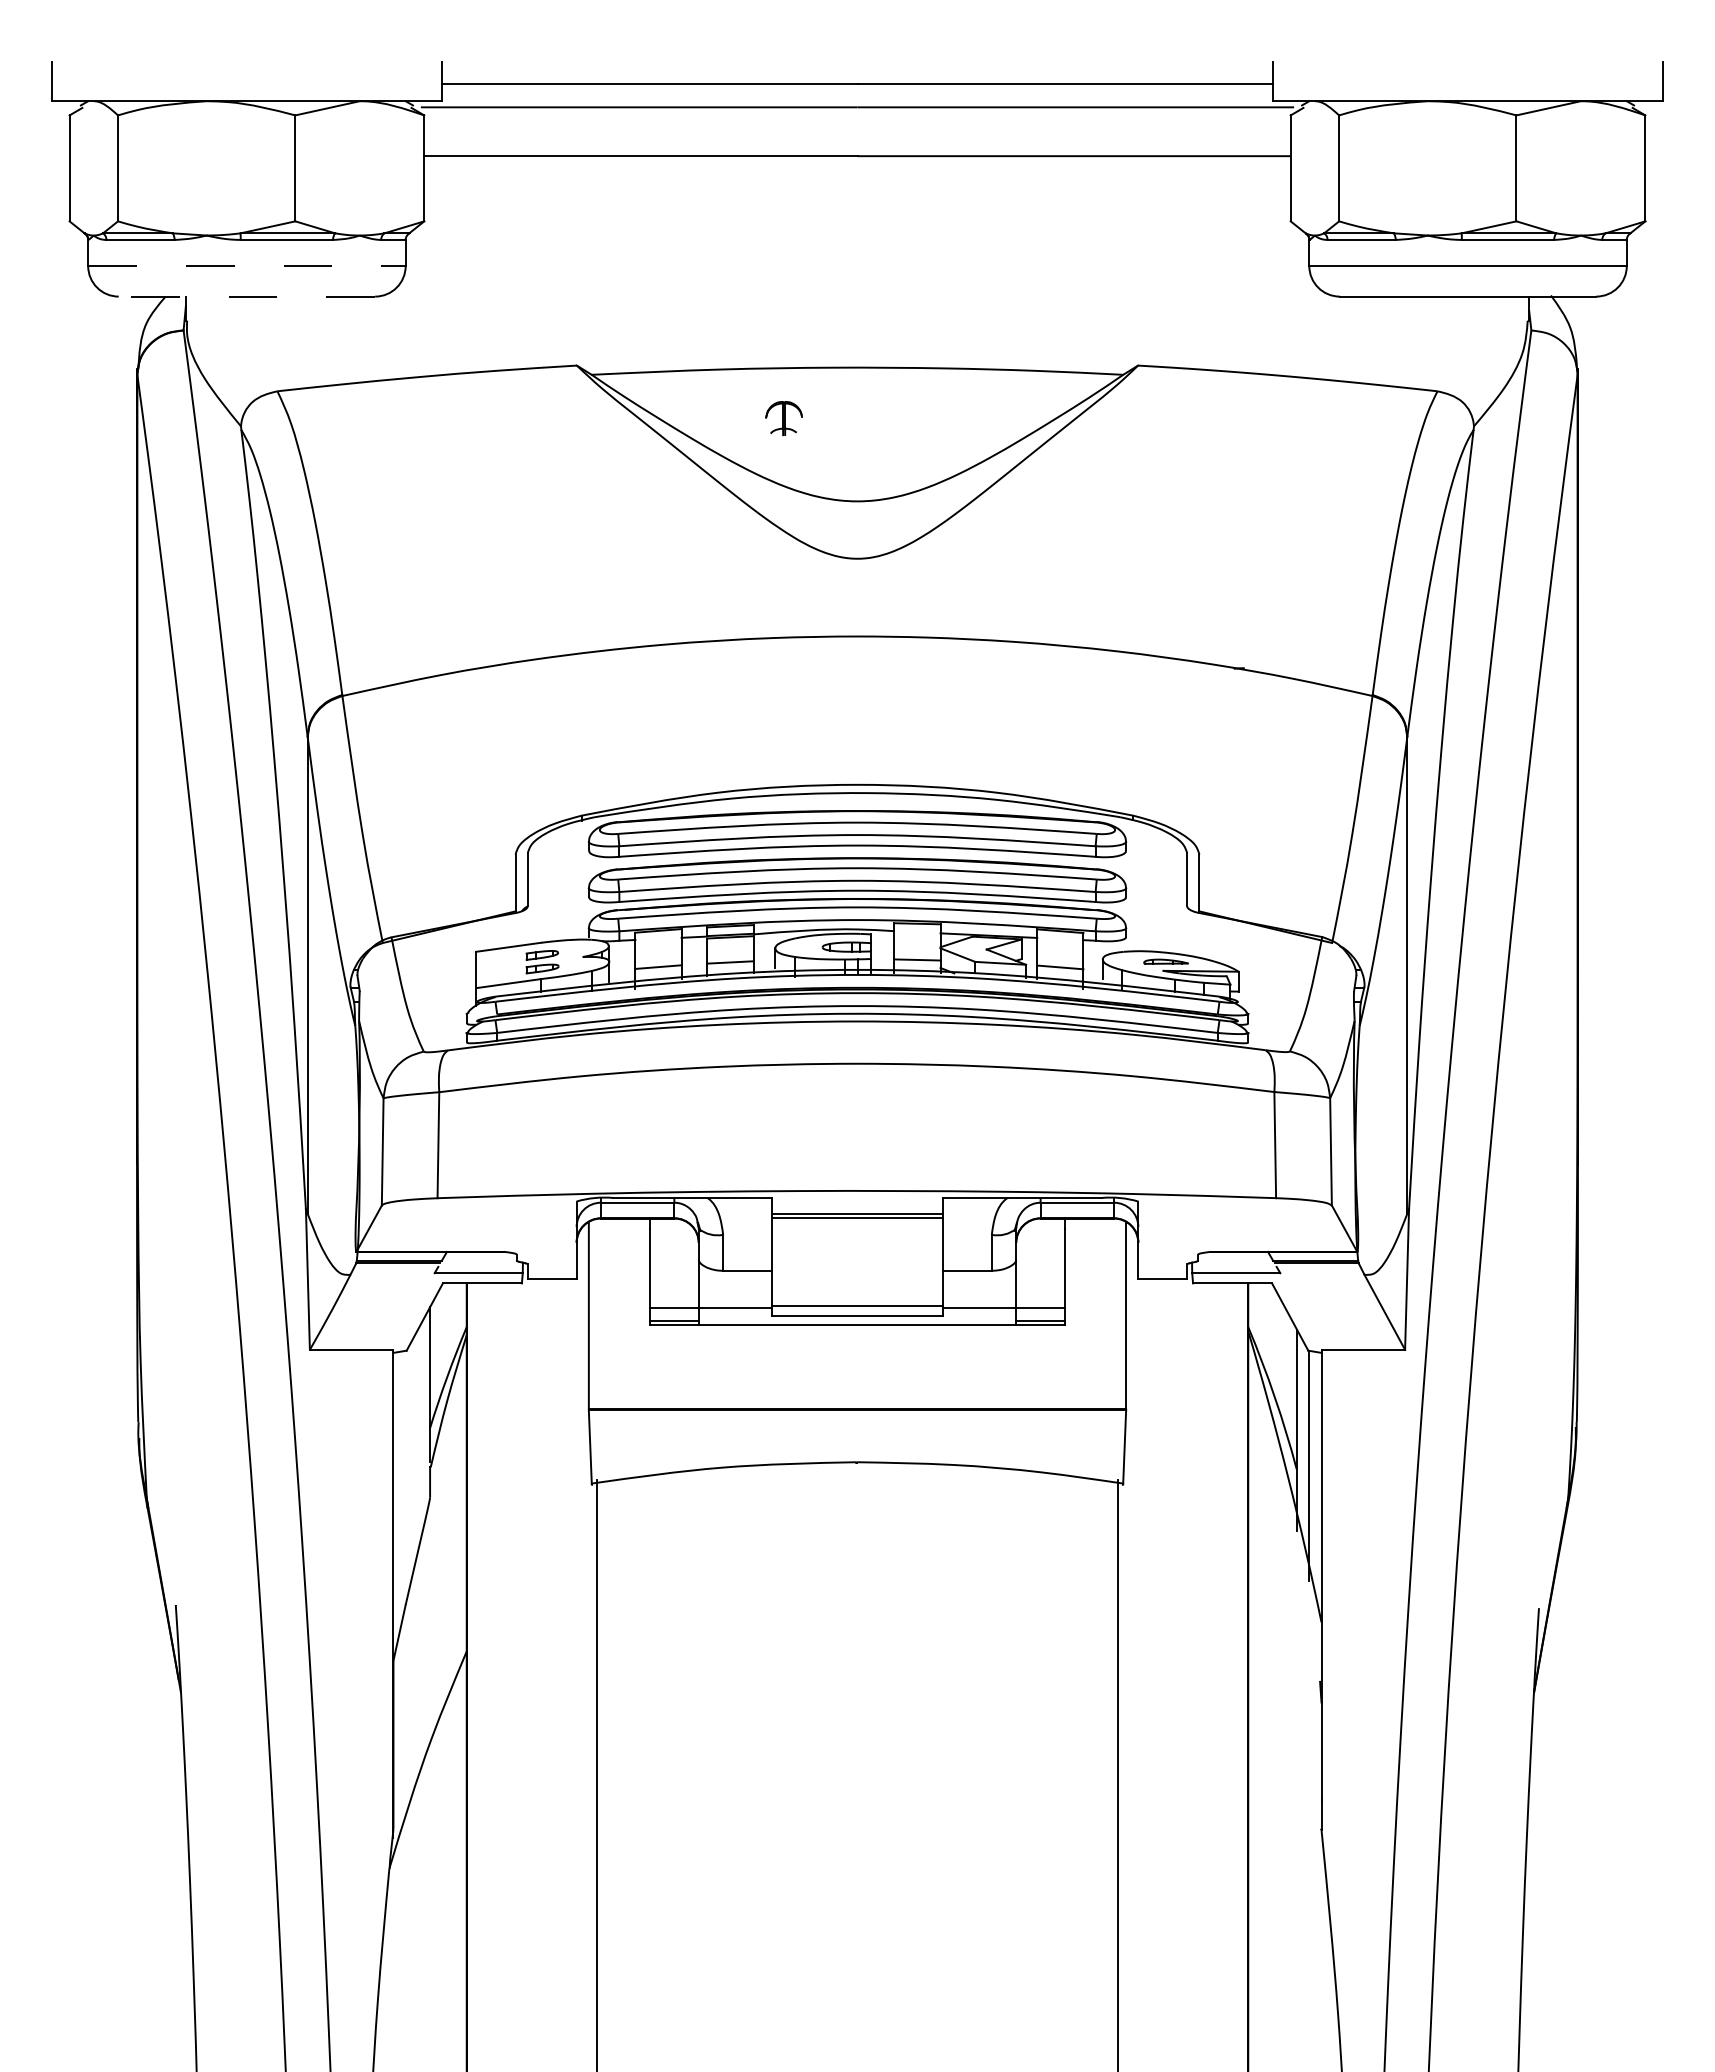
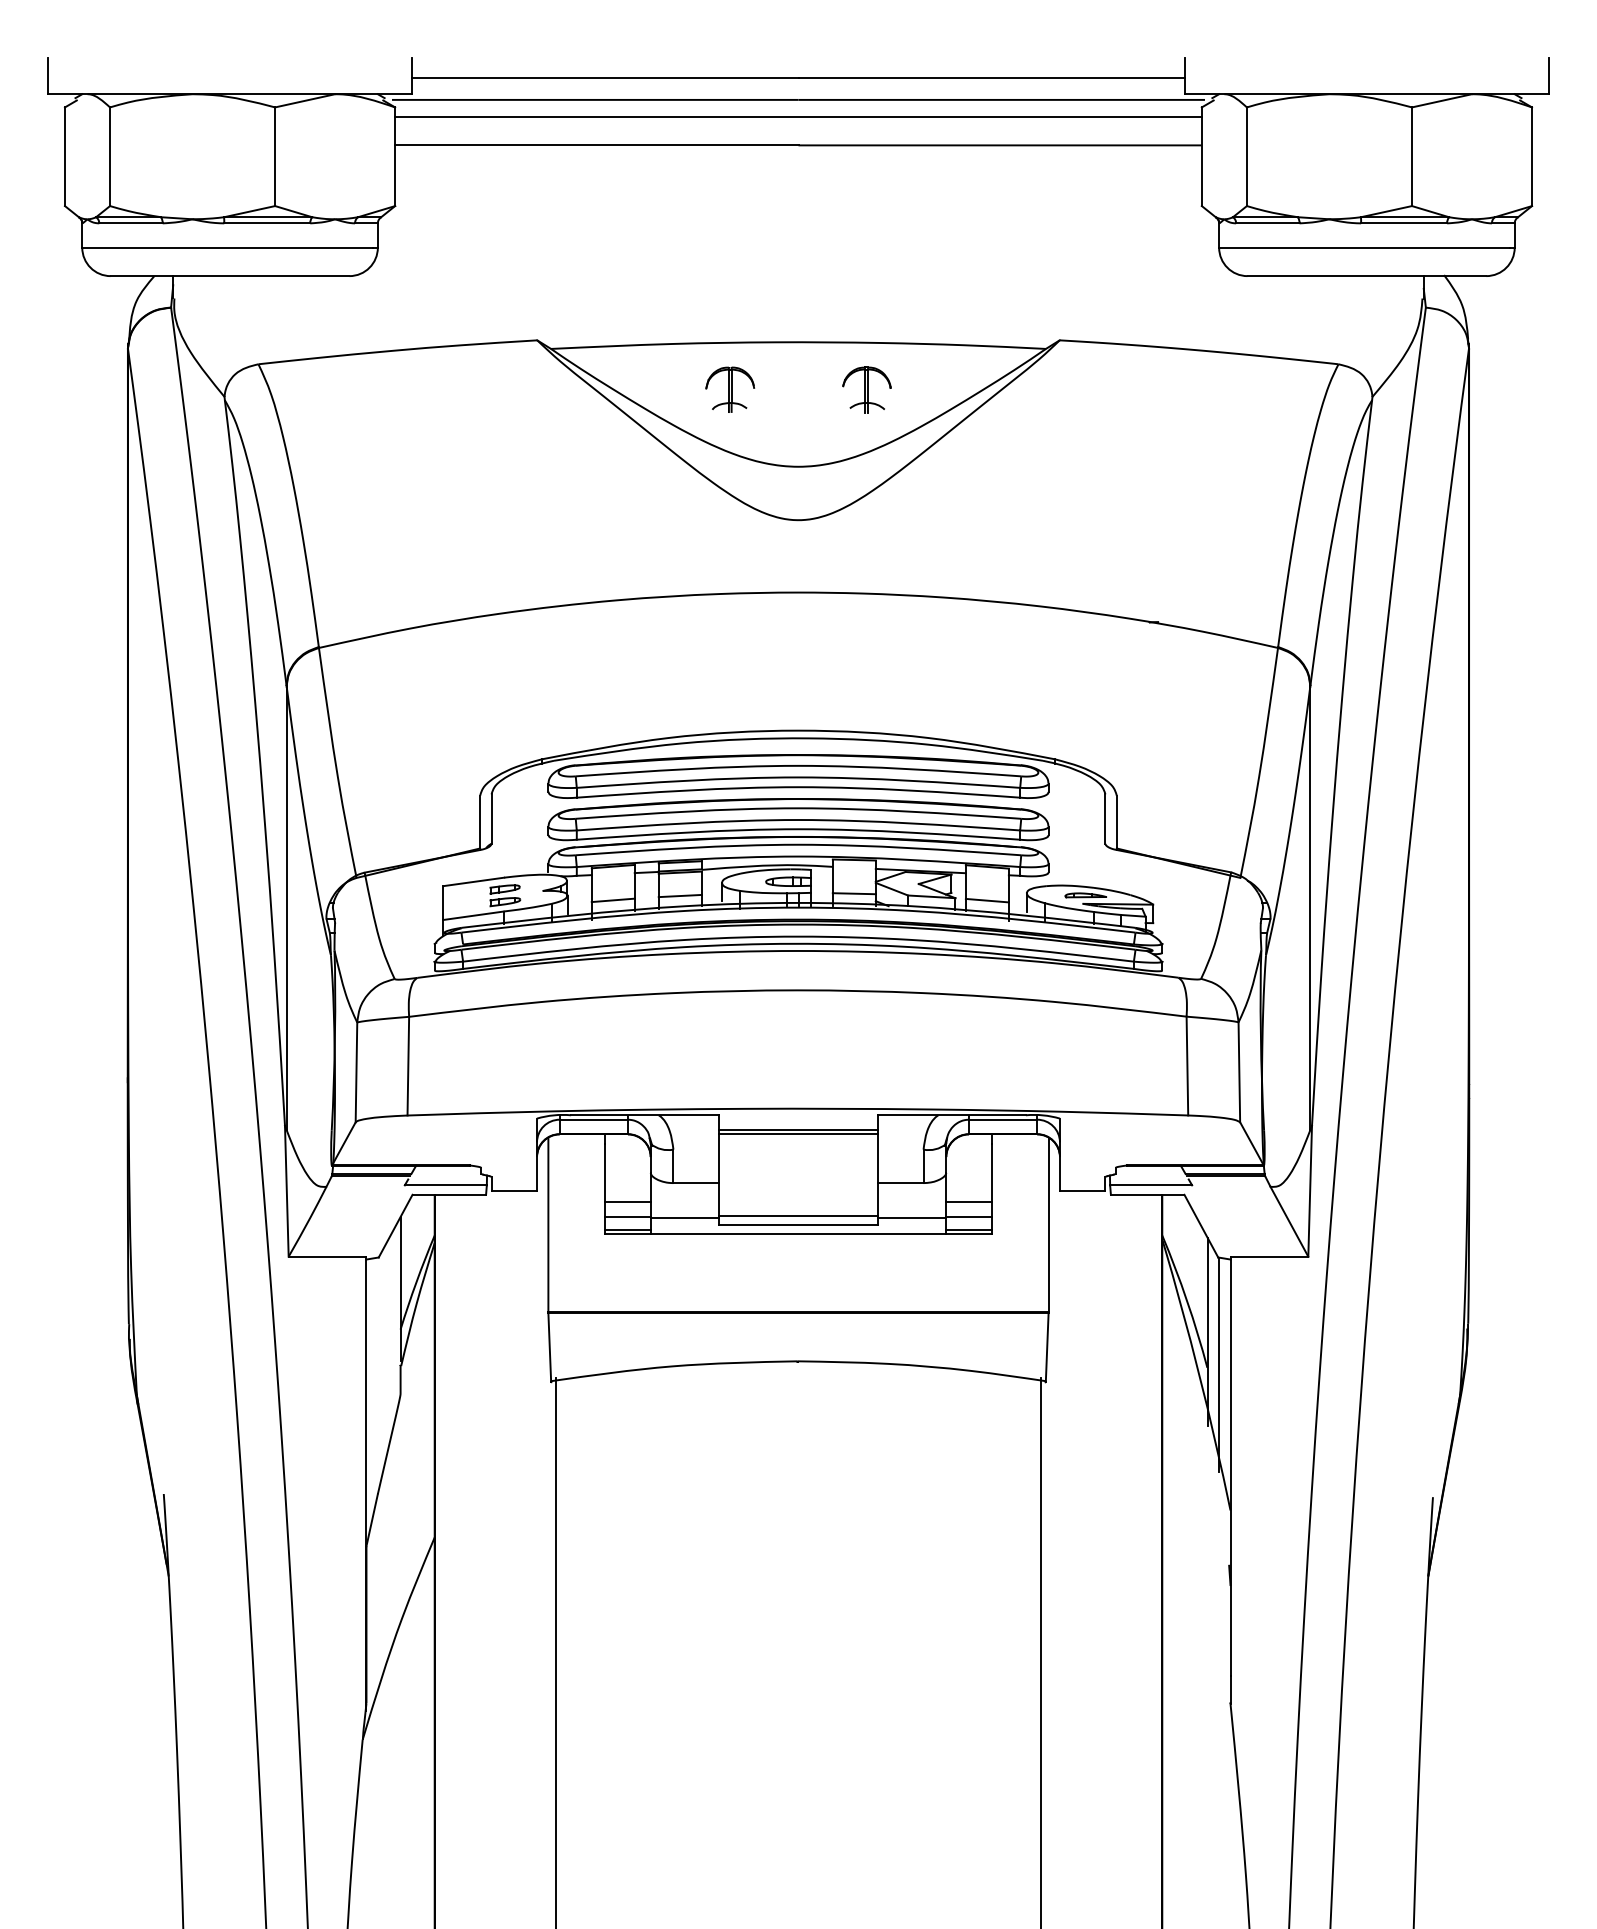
line: (857, 125) -> (798, 116), added
line: (244, 266) -> (227, 248), dashed -> solid
line: (246, 296) -> (229, 276), dashed -> solid
part: (783, 418) -> (729, 389), size x1.43
part: (930, 419) -> (866, 390), added
line: (673, 1291) -> (627, 1202), added
line: (1040, 1291) -> (968, 1202), added

